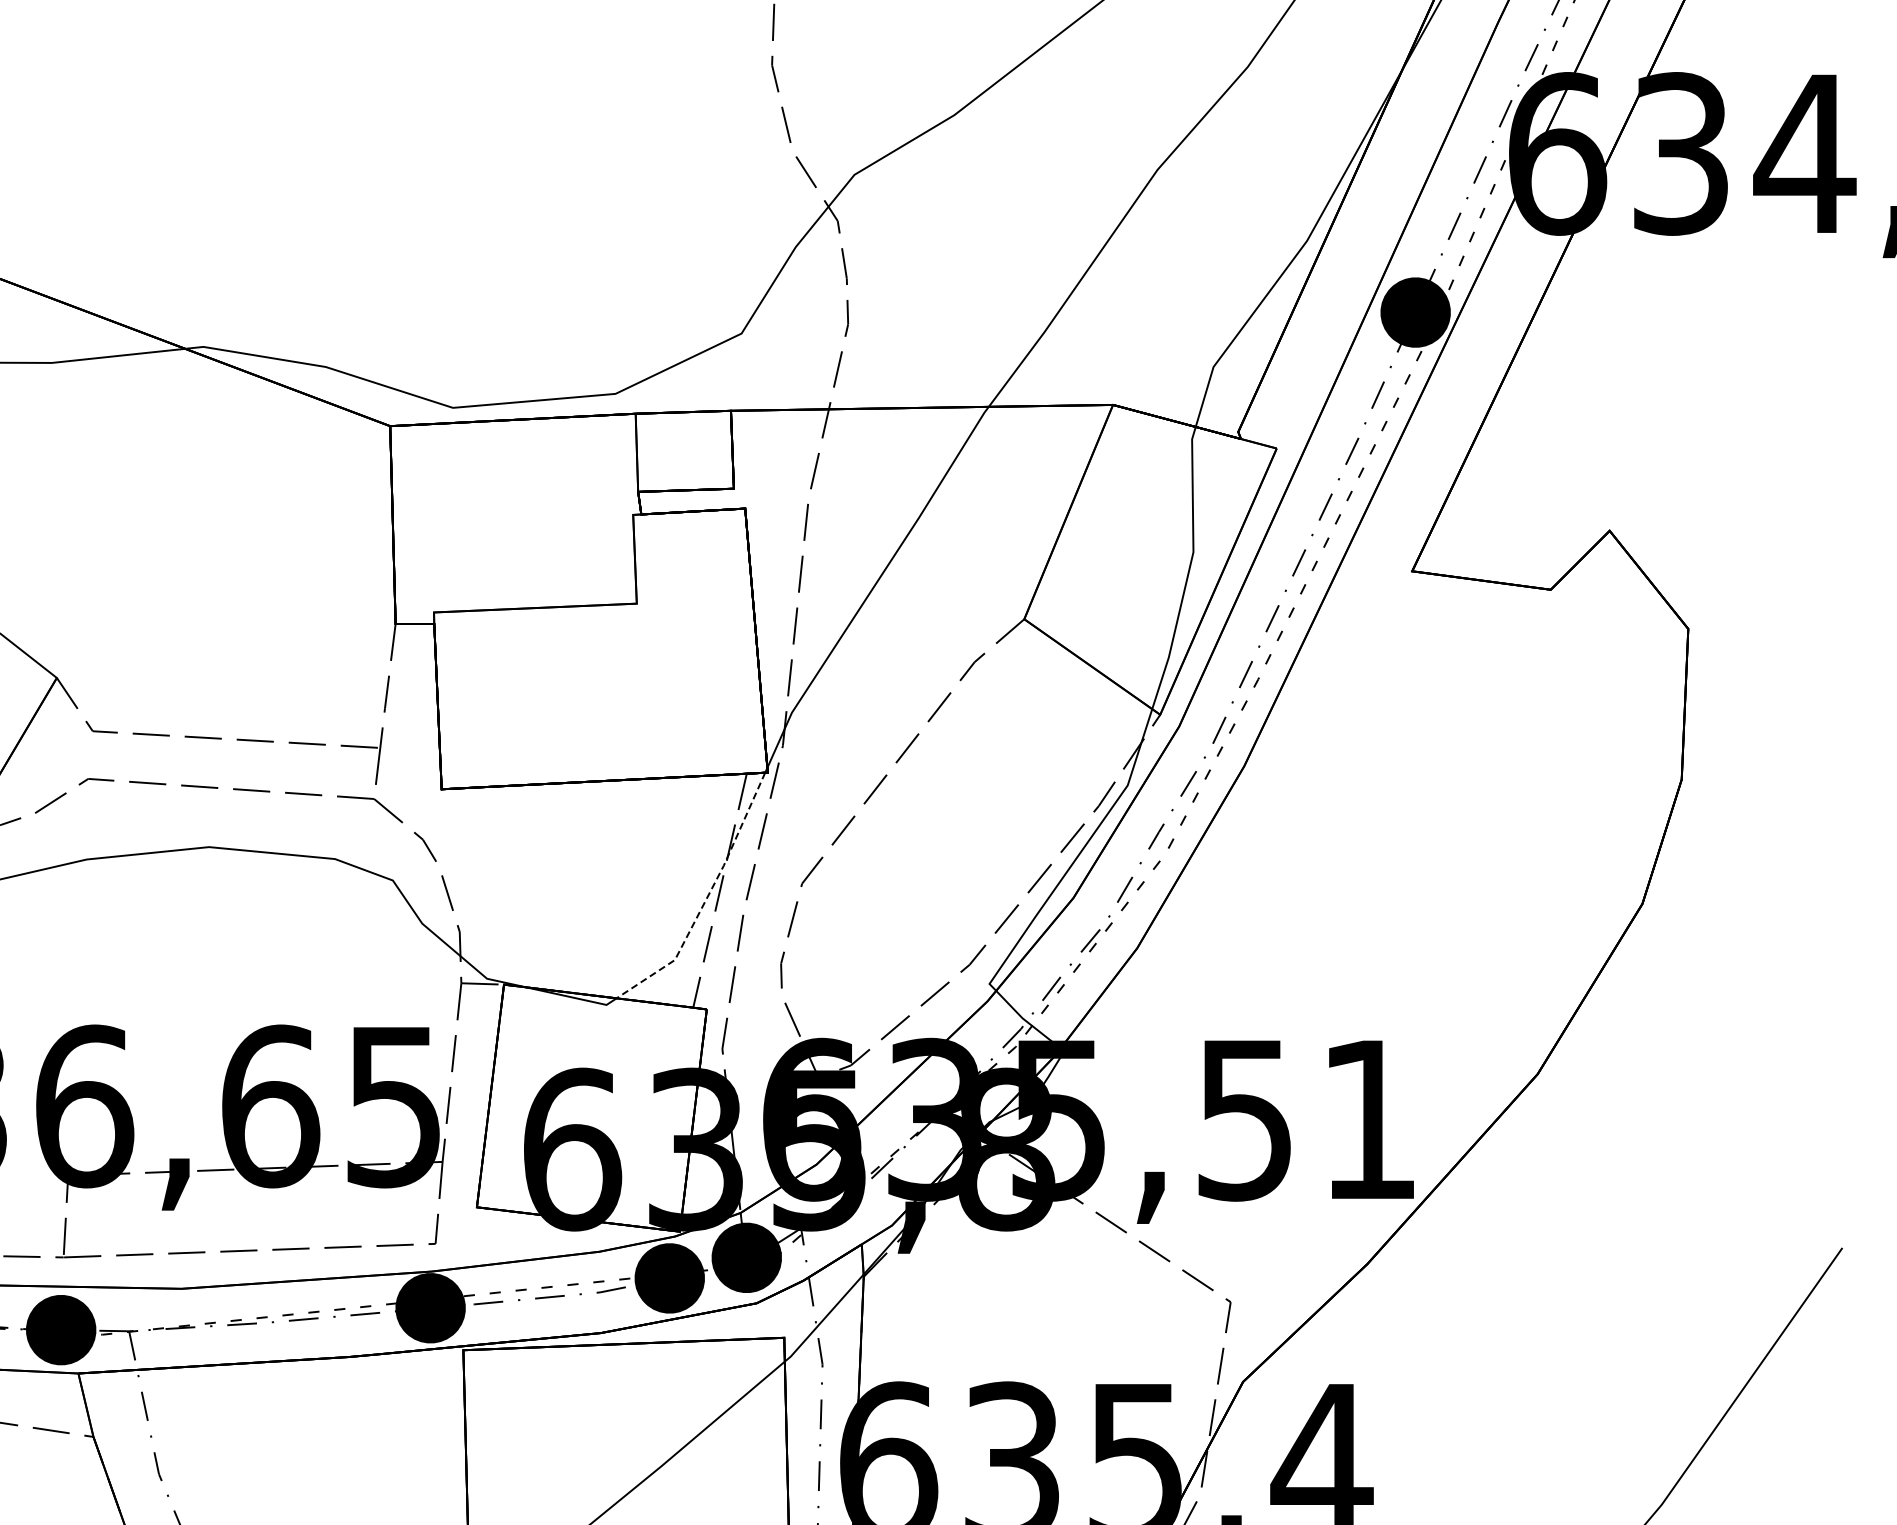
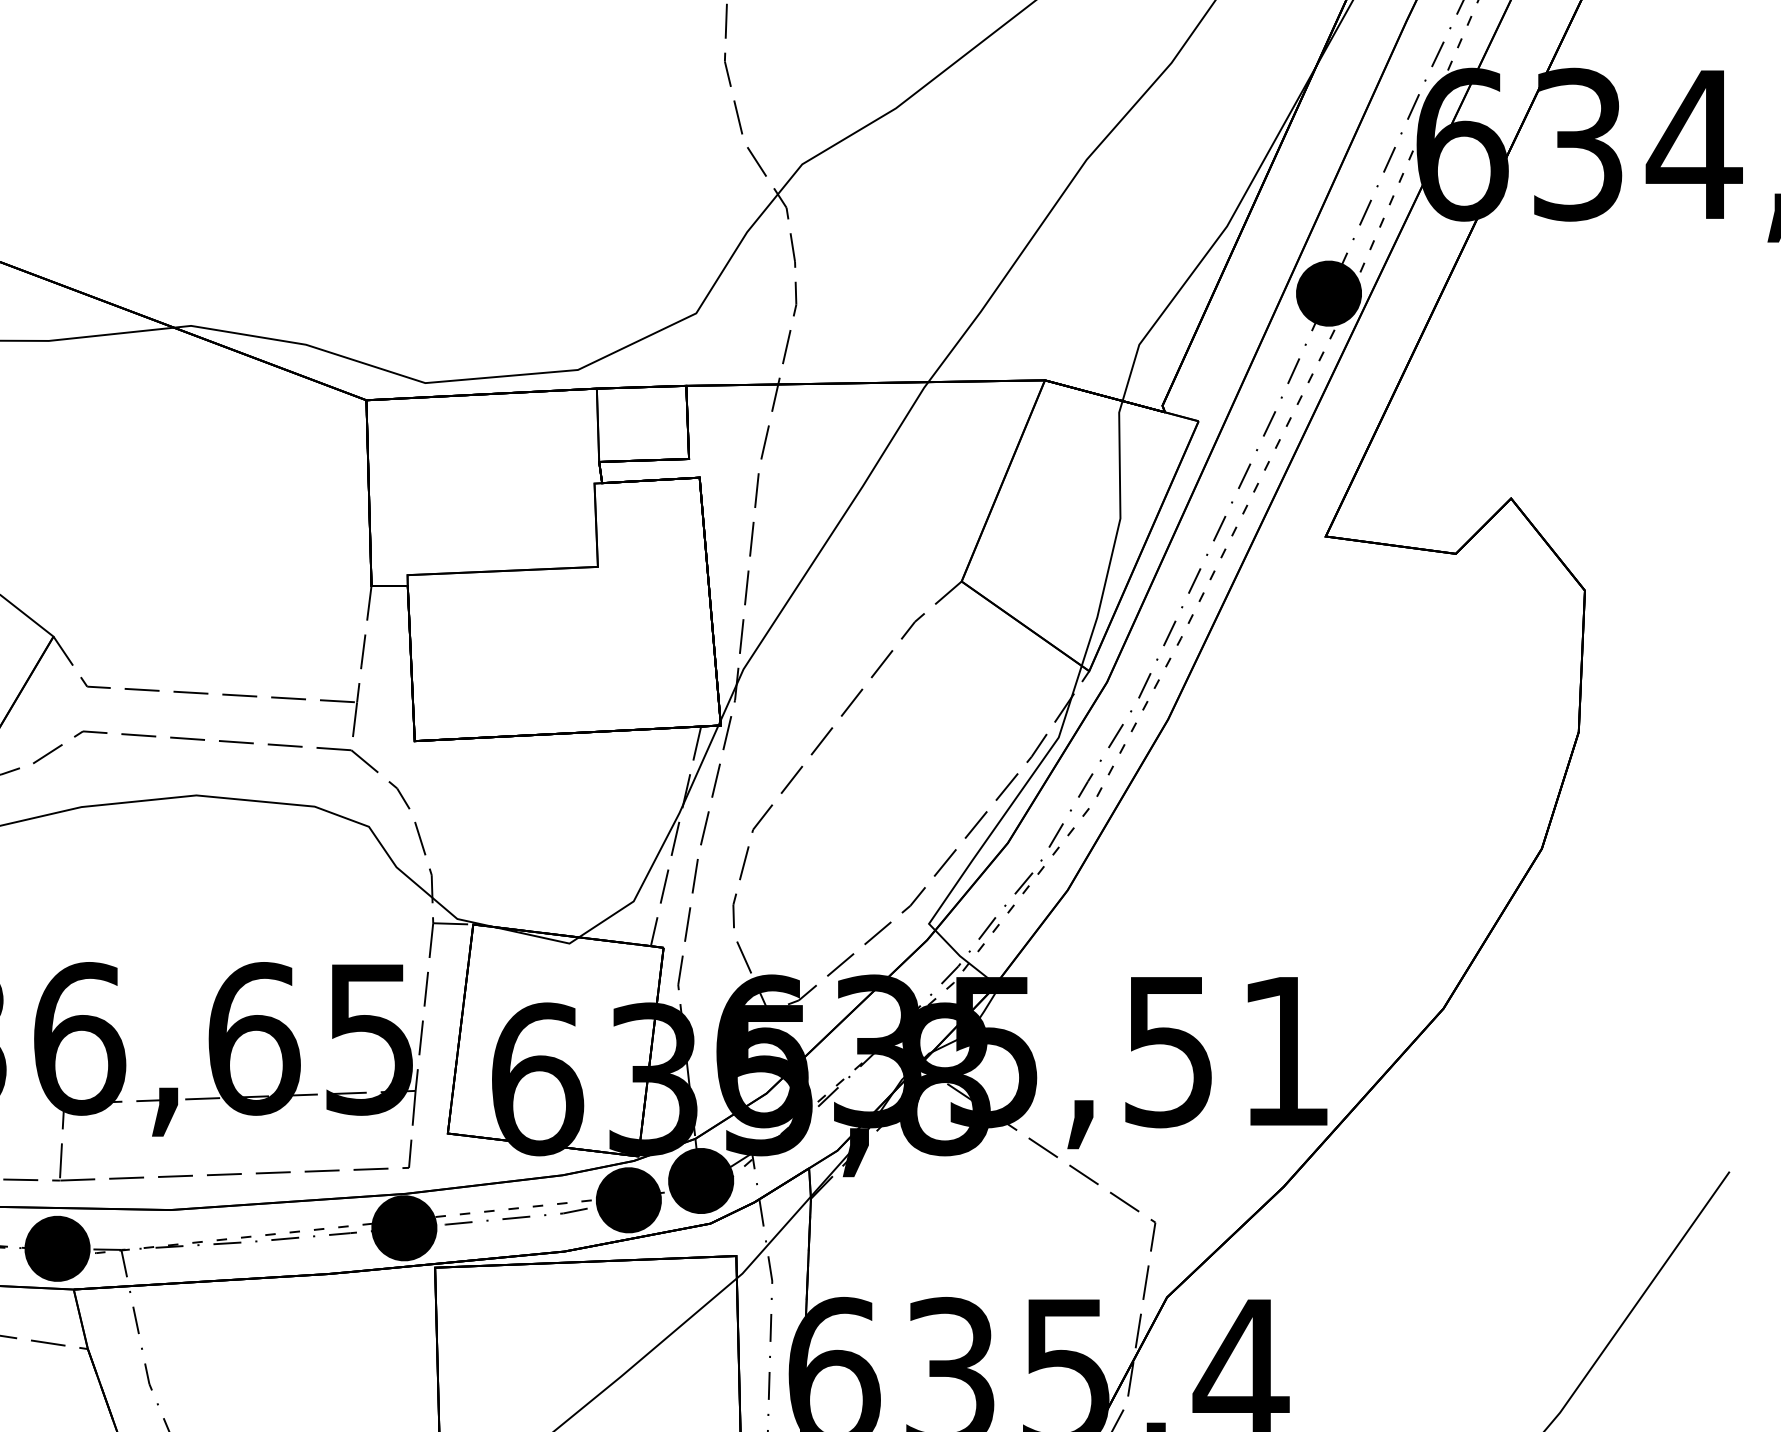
line: (706, 899) -> (663, 844), dashed -> solid

